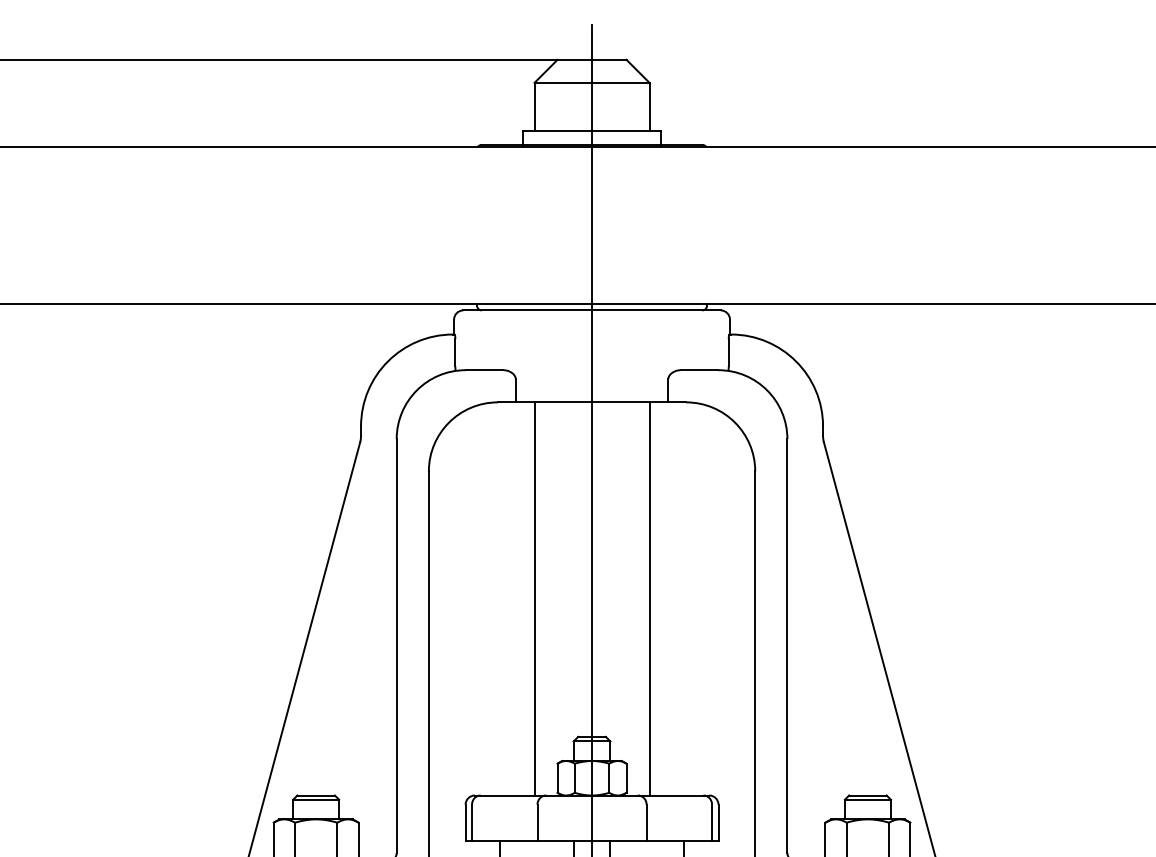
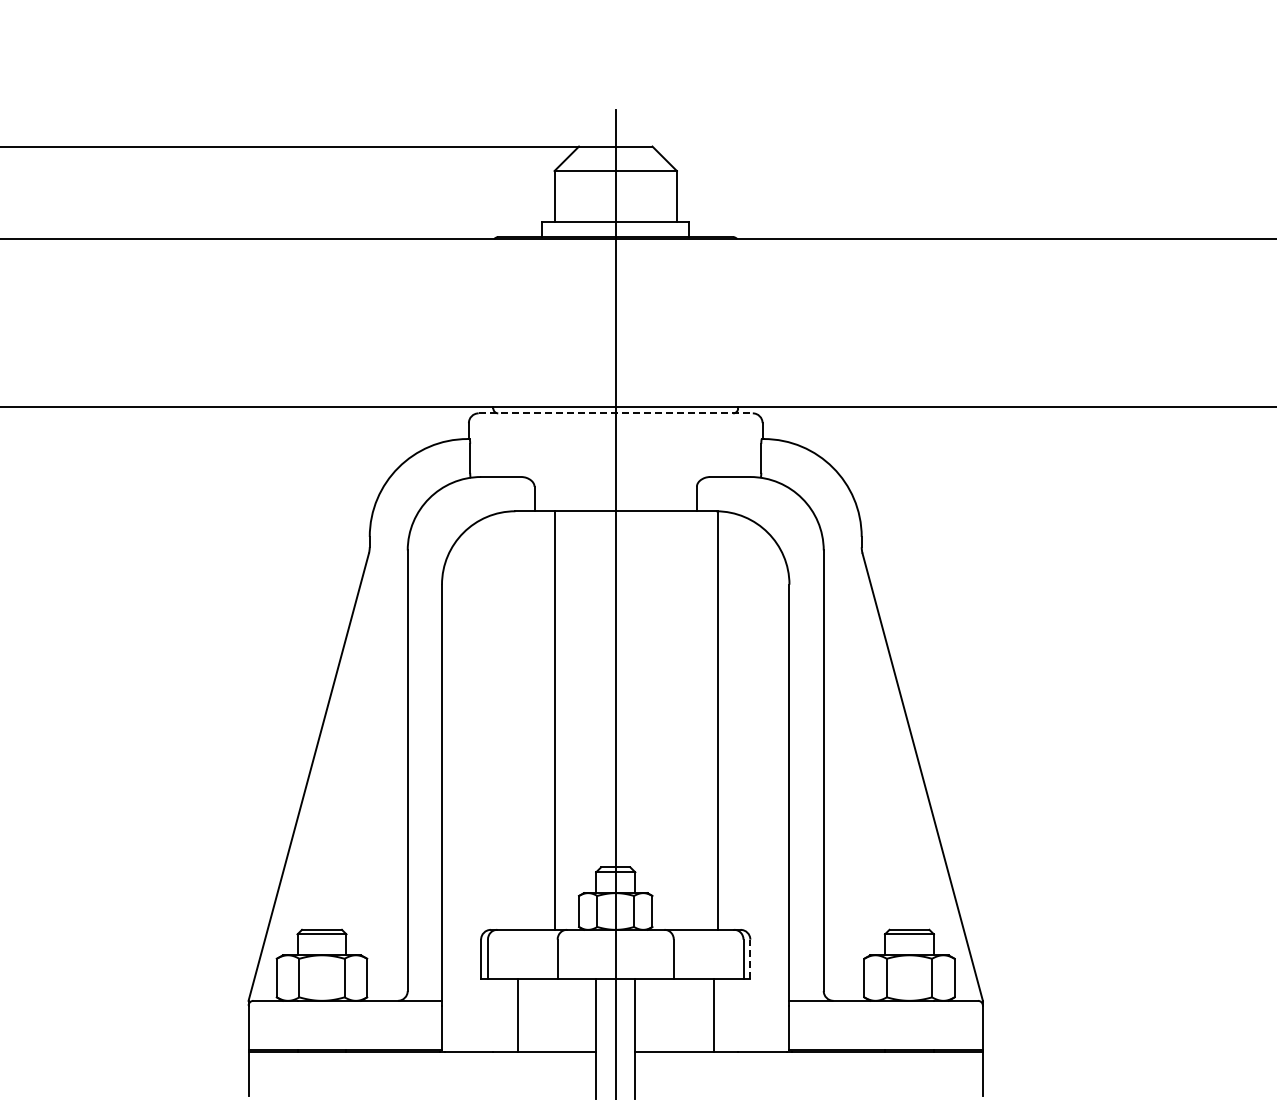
line: (592, 310) -> (616, 413), solid -> dashed
line: (649, 598) -> (717, 720), moved
line: (718, 823) -> (750, 959), solid -> dashed

